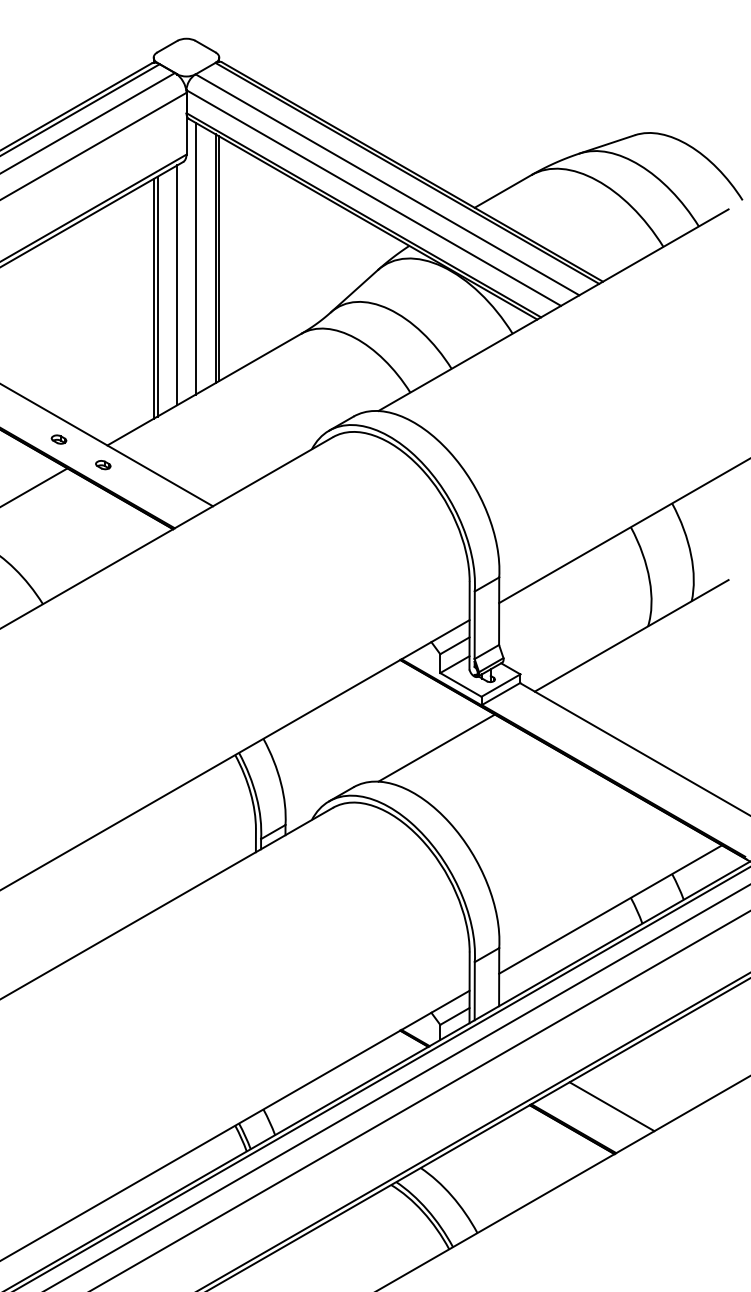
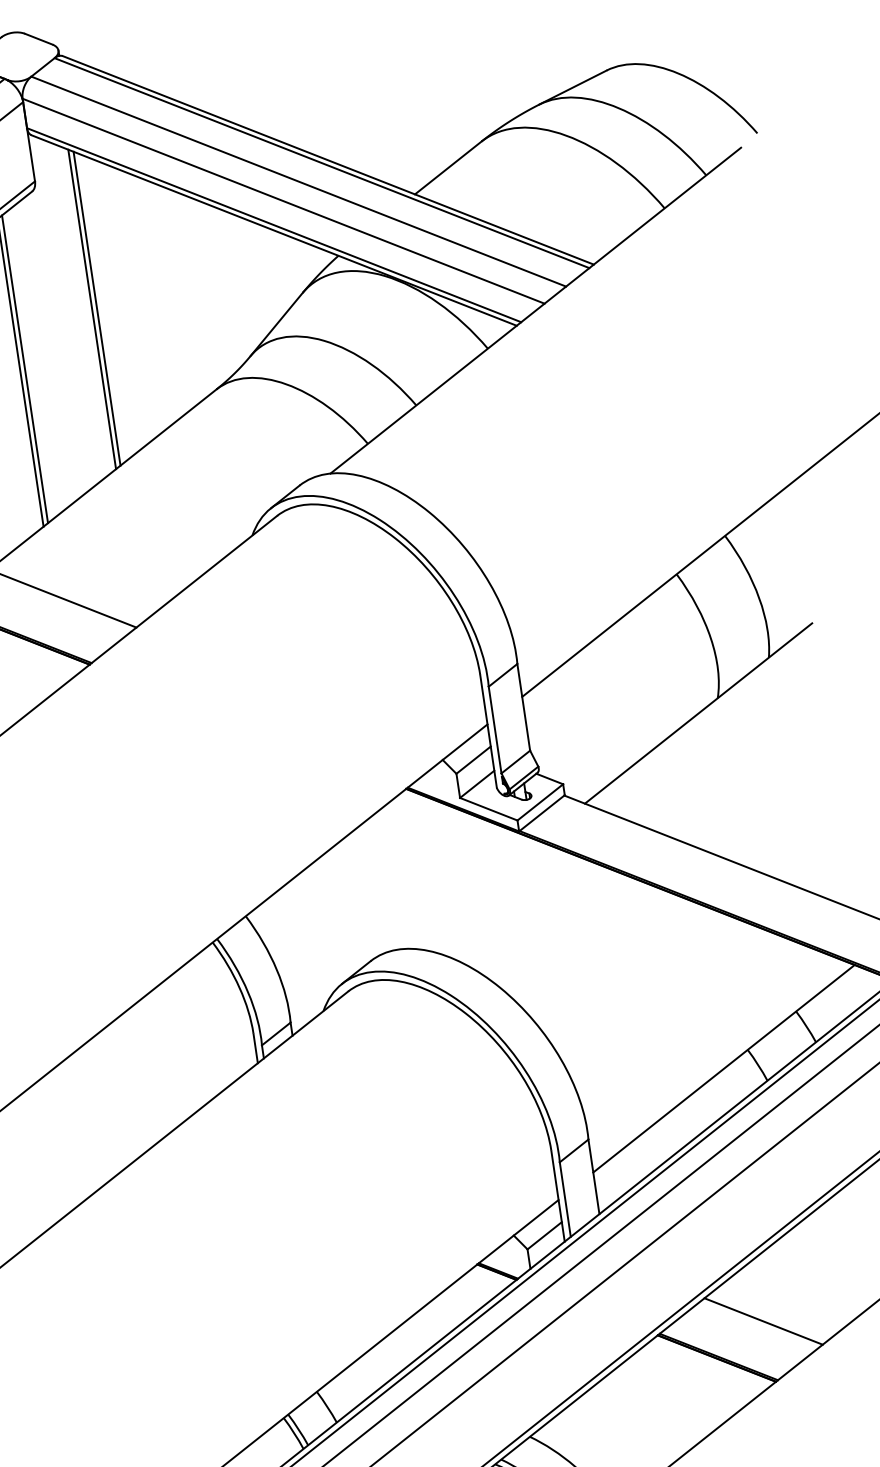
line: (195, 258) -> (66, 312), removed
line: (177, 285) -> (48, 351), removed
line: (436, 747) -> (469, 894), removed

